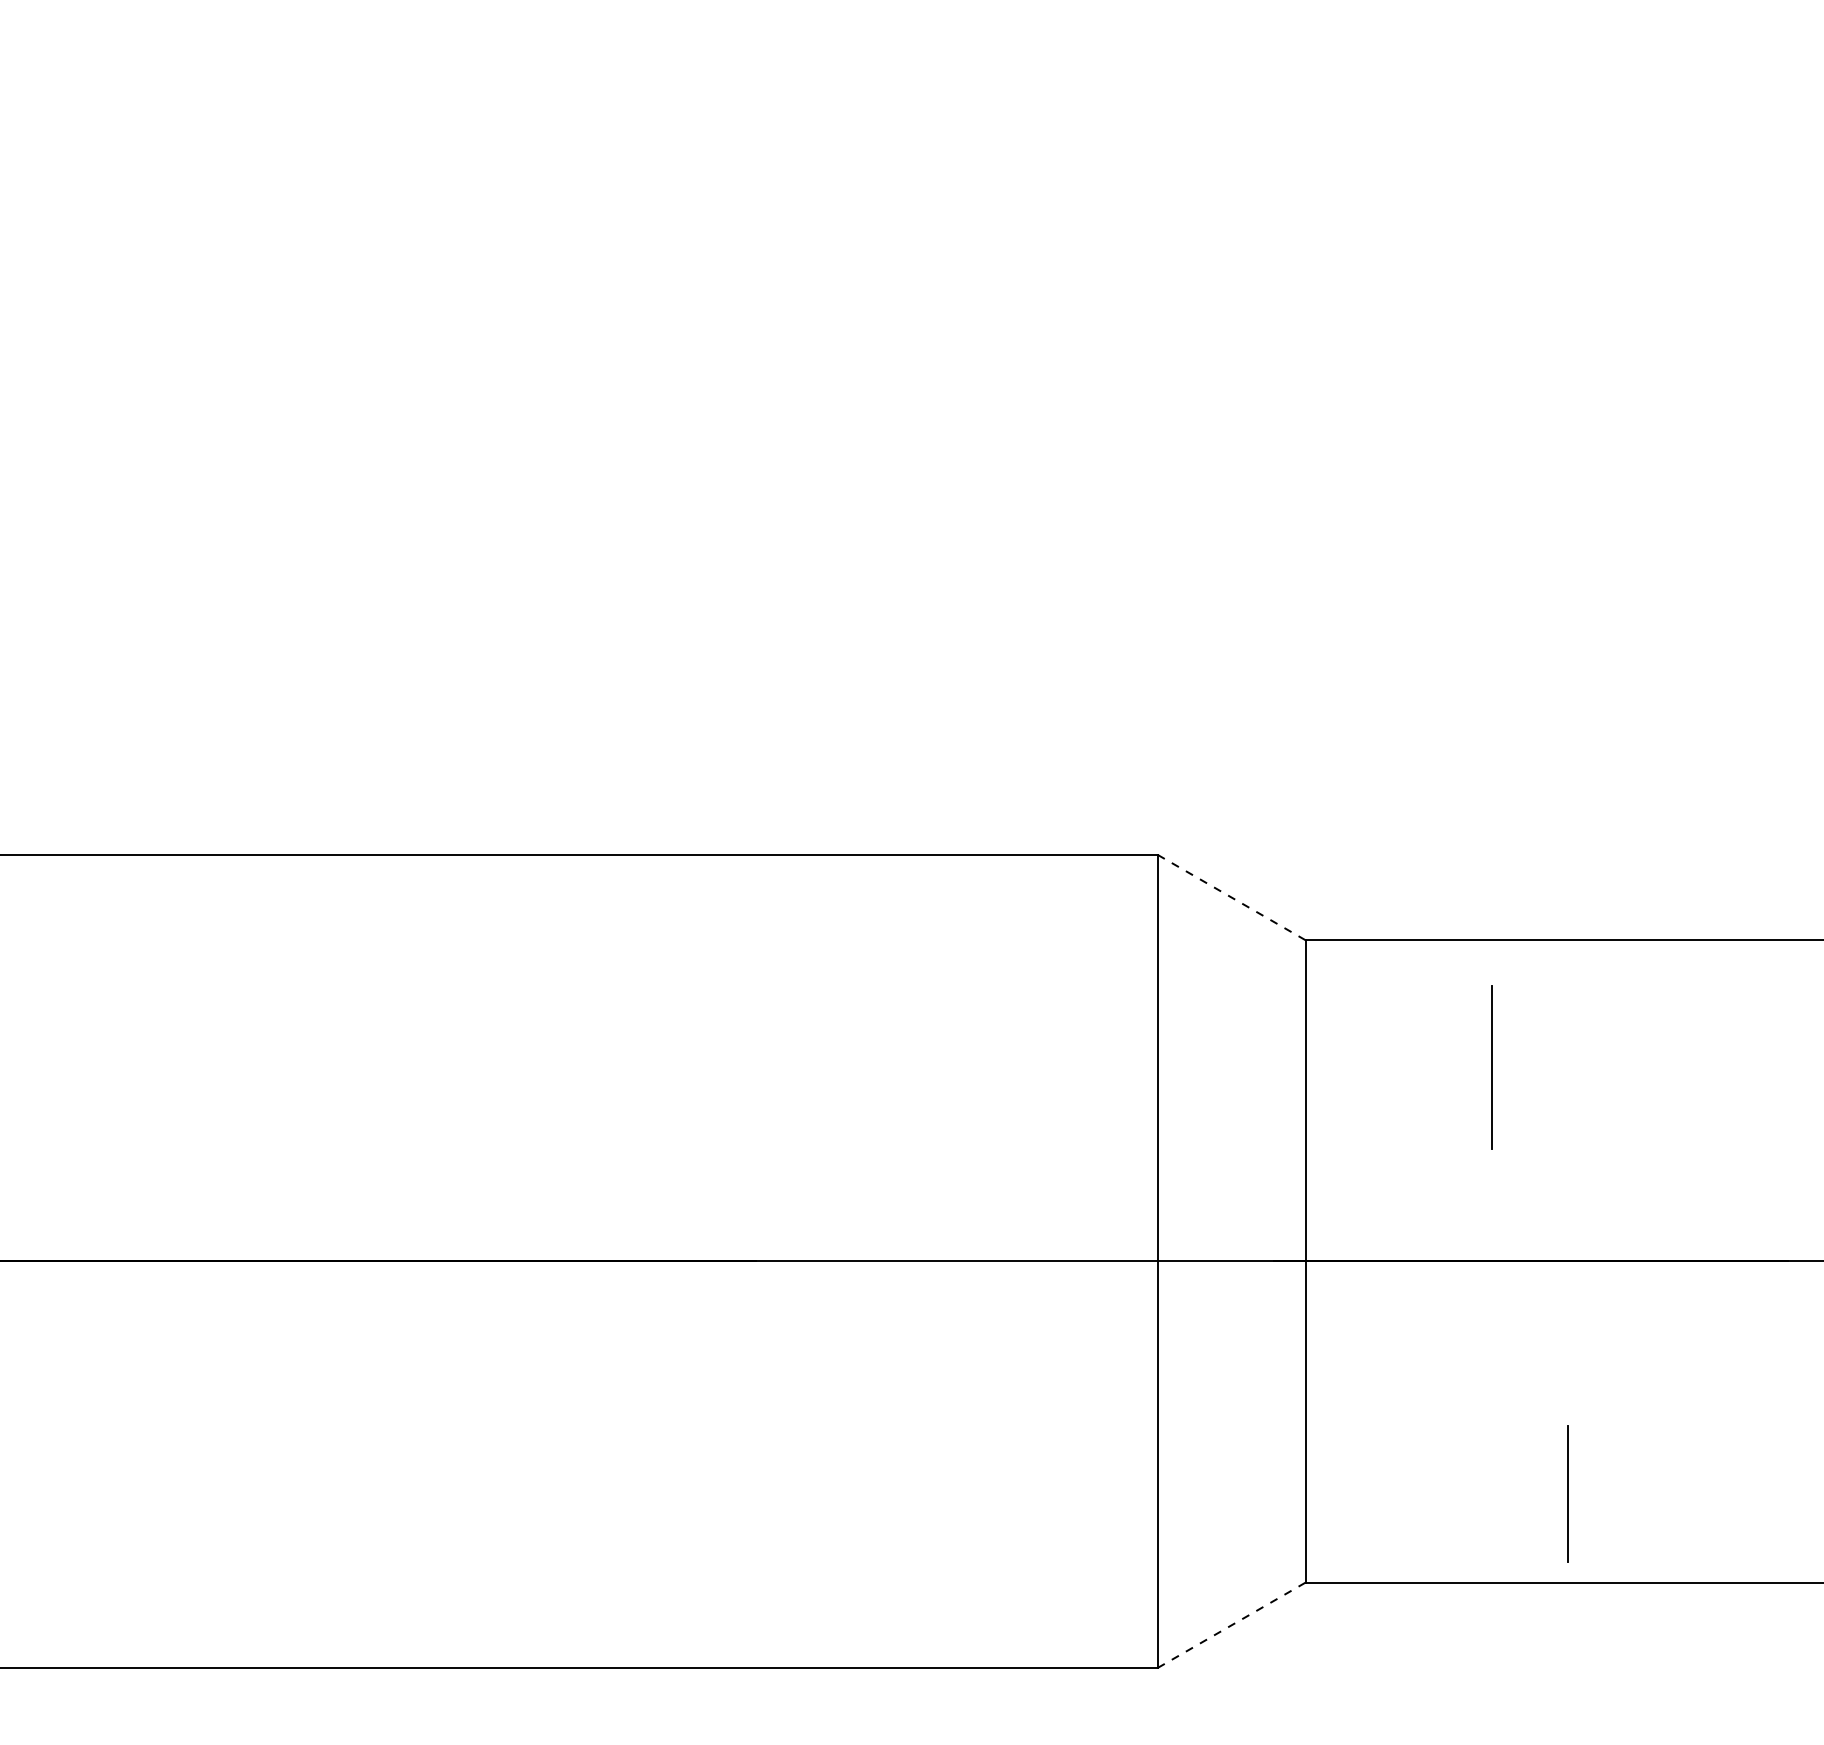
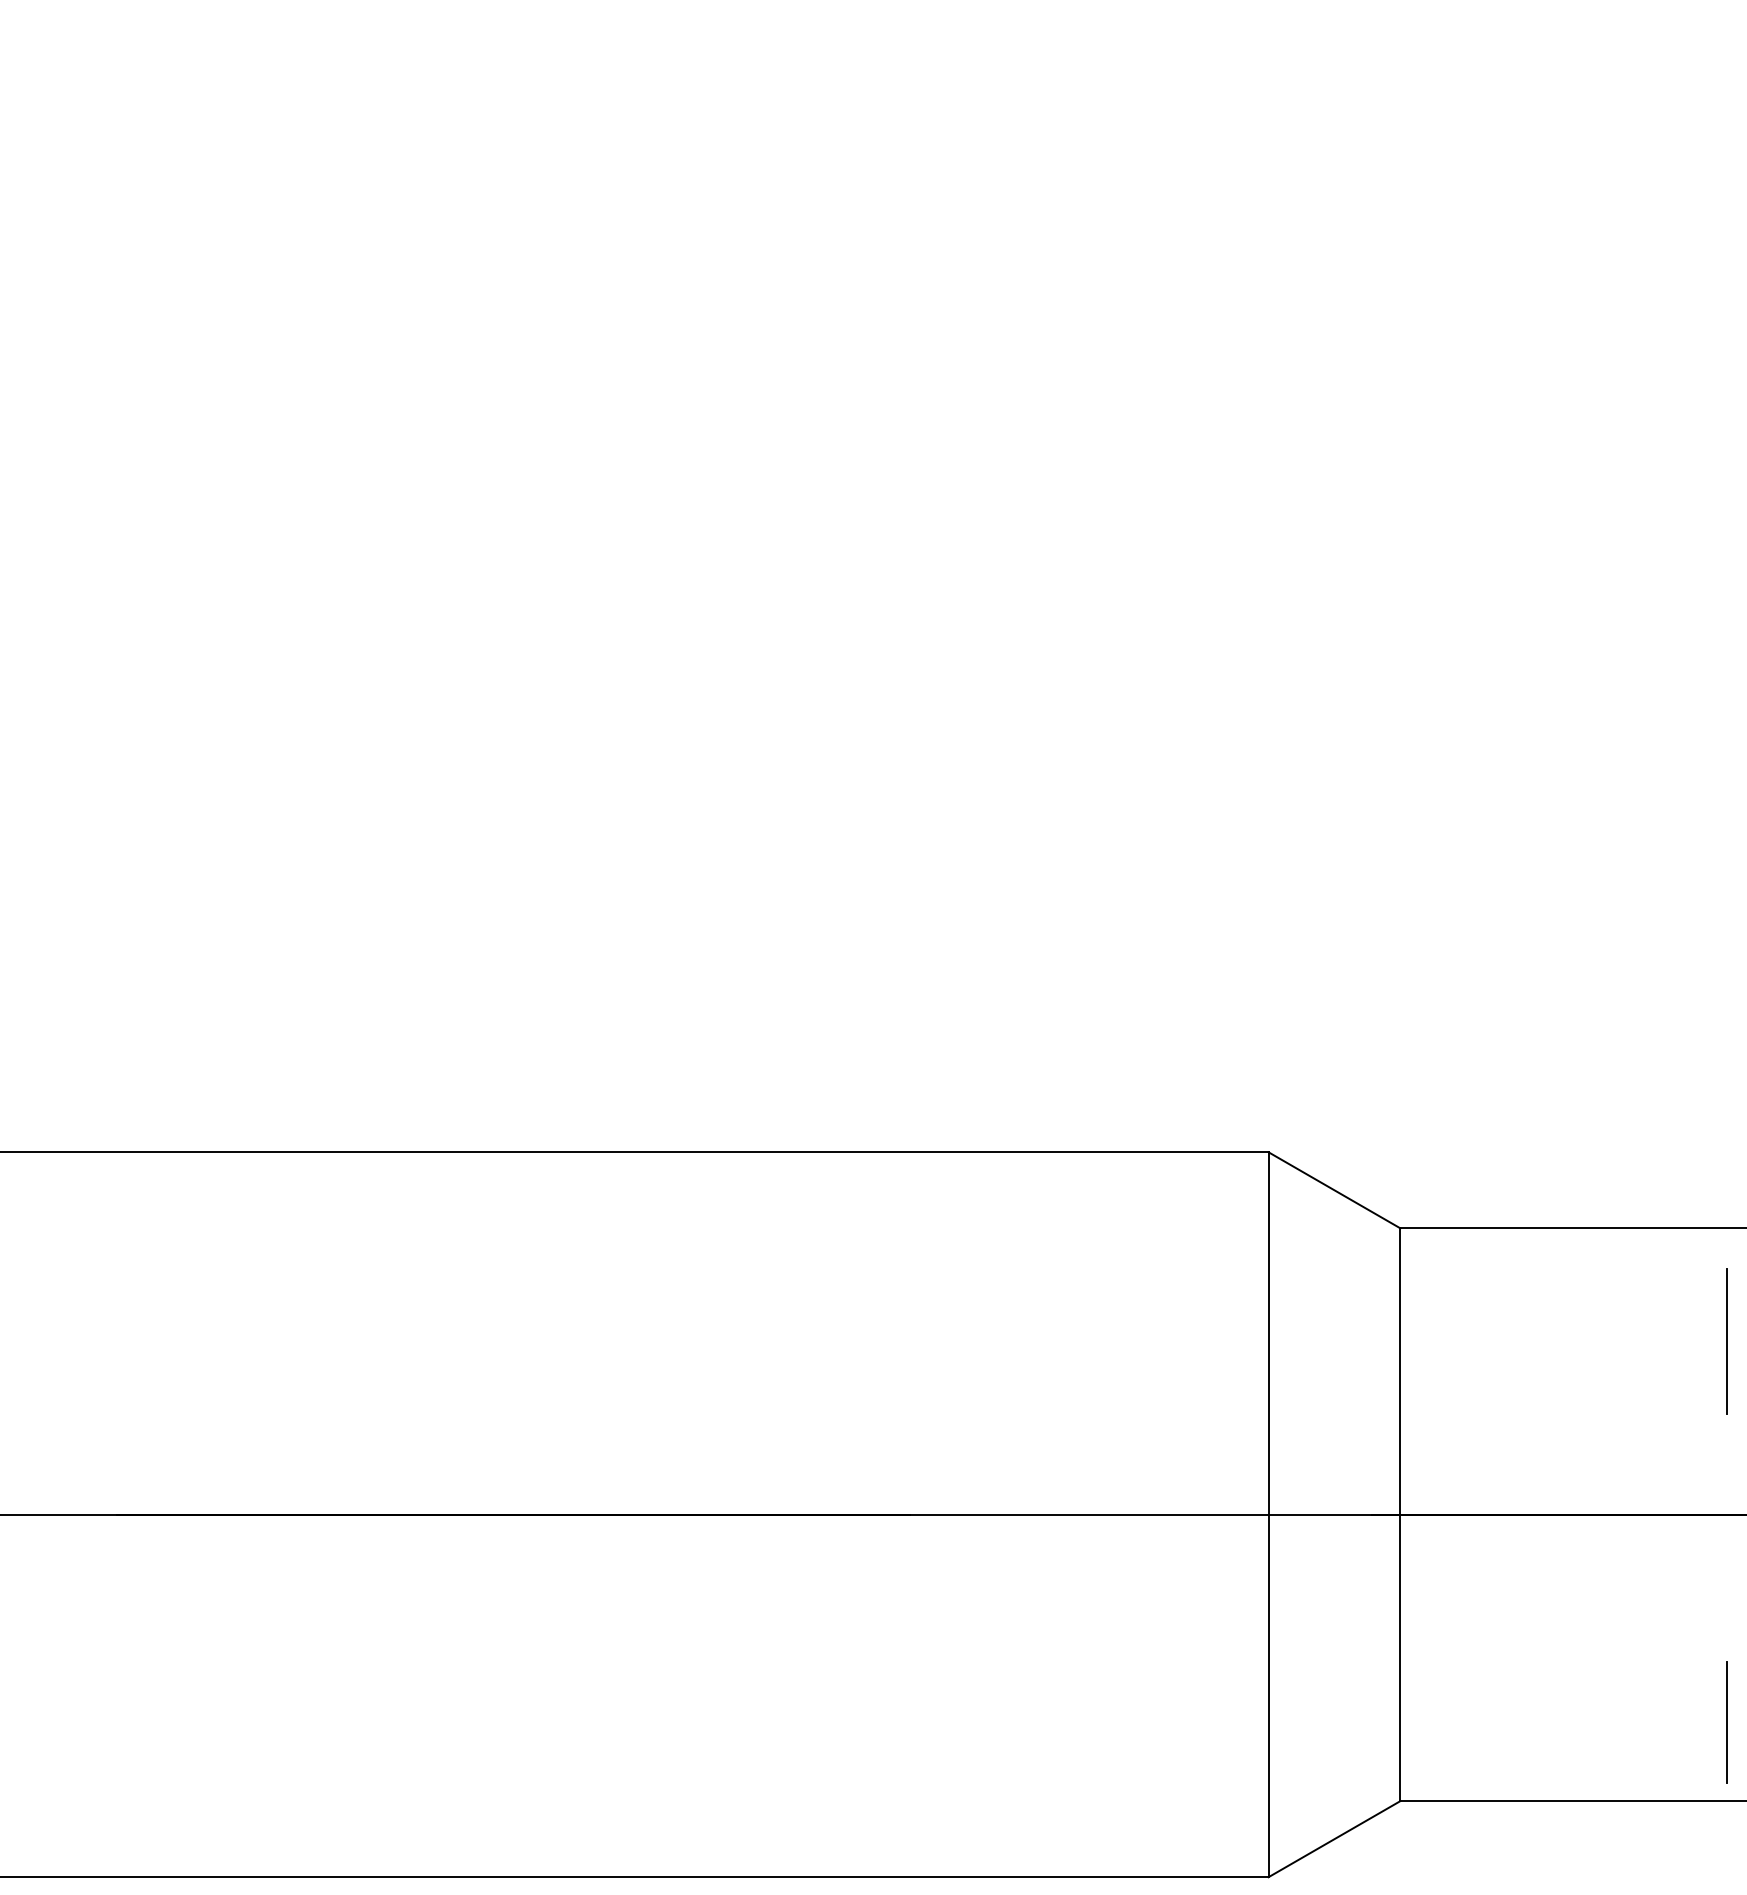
line: (1231, 897) -> (1334, 1190), dashed -> solid
line: (1491, 1067) -> (1726, 1341), moved
line: (1568, 1494) -> (1726, 1722), moved
line: (1231, 1624) -> (1334, 1838), dashed -> solid

